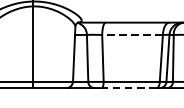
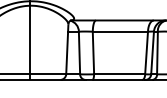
line: (132, 34) -> (120, 31), dashed -> solid
line: (129, 87) -> (117, 79), dashed -> solid

